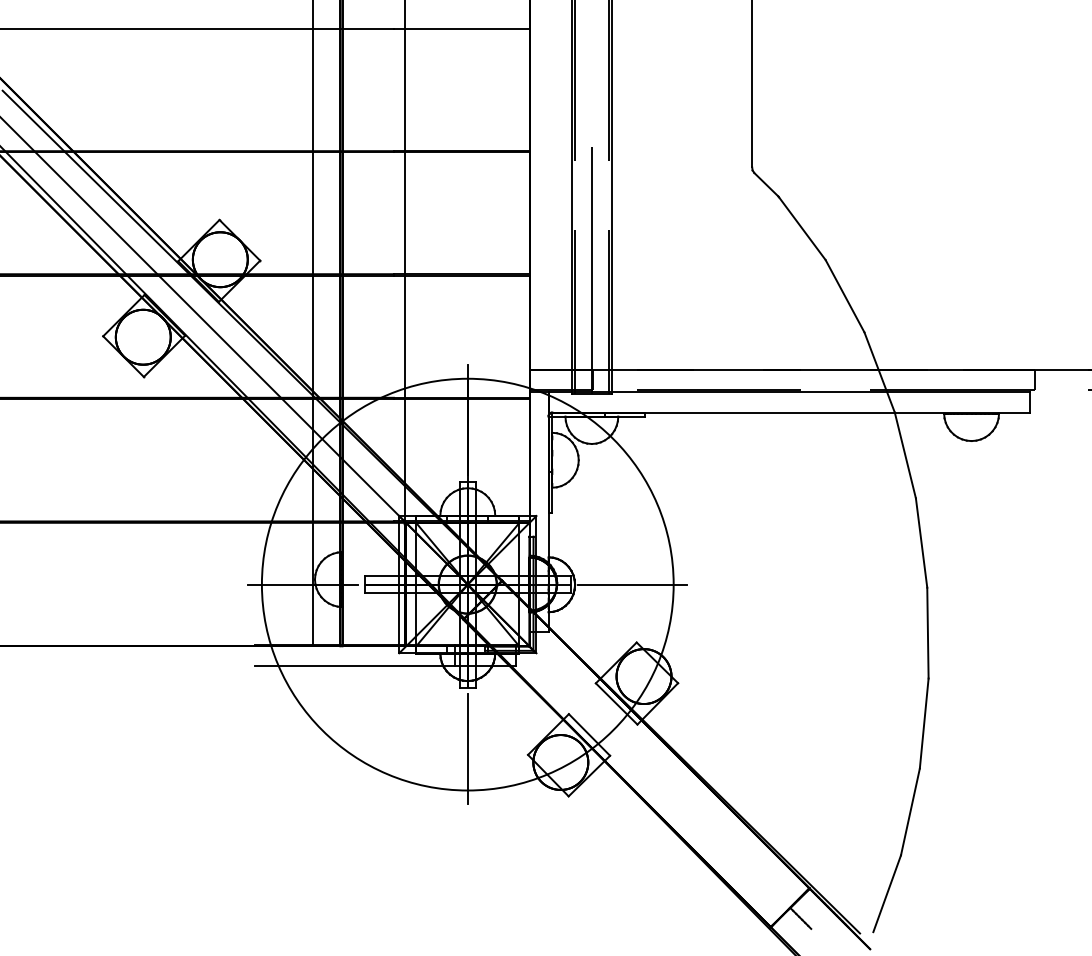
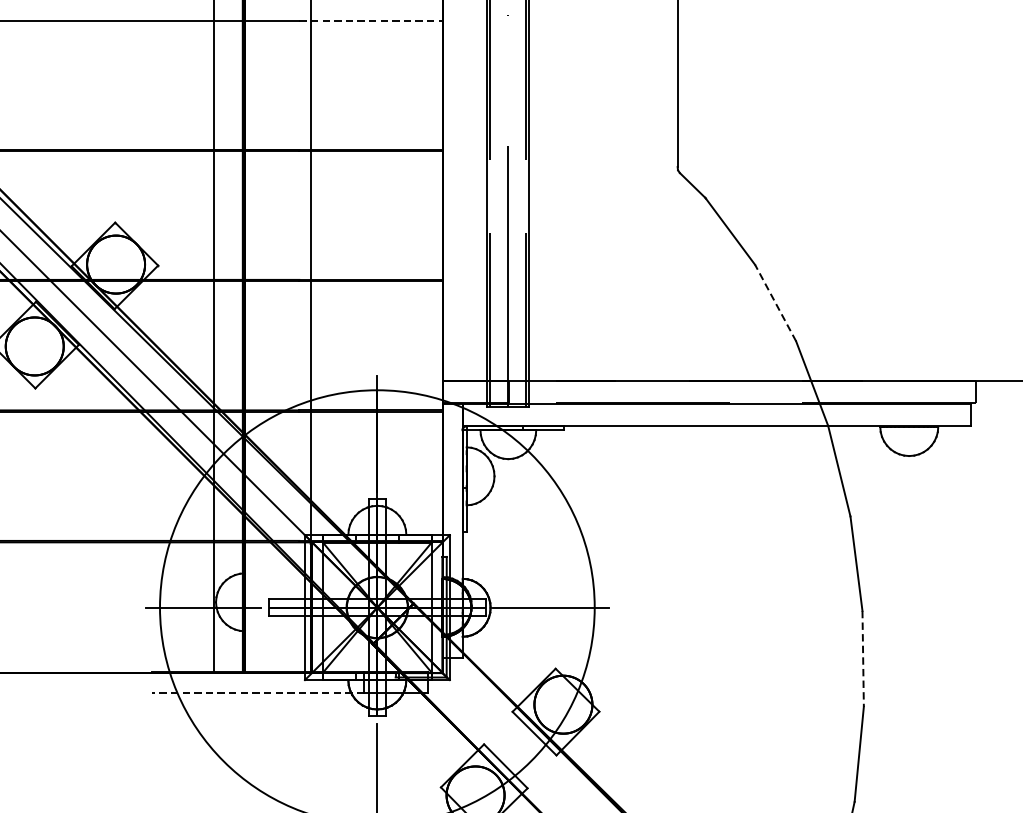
line: (461, 29) -> (370, 21), solid -> dashed
line: (844, 295) -> (775, 302), solid -> dashed
line: (927, 633) -> (862, 659), solid -> dashed
line: (354, 665) -> (257, 693), solid -> dashed

